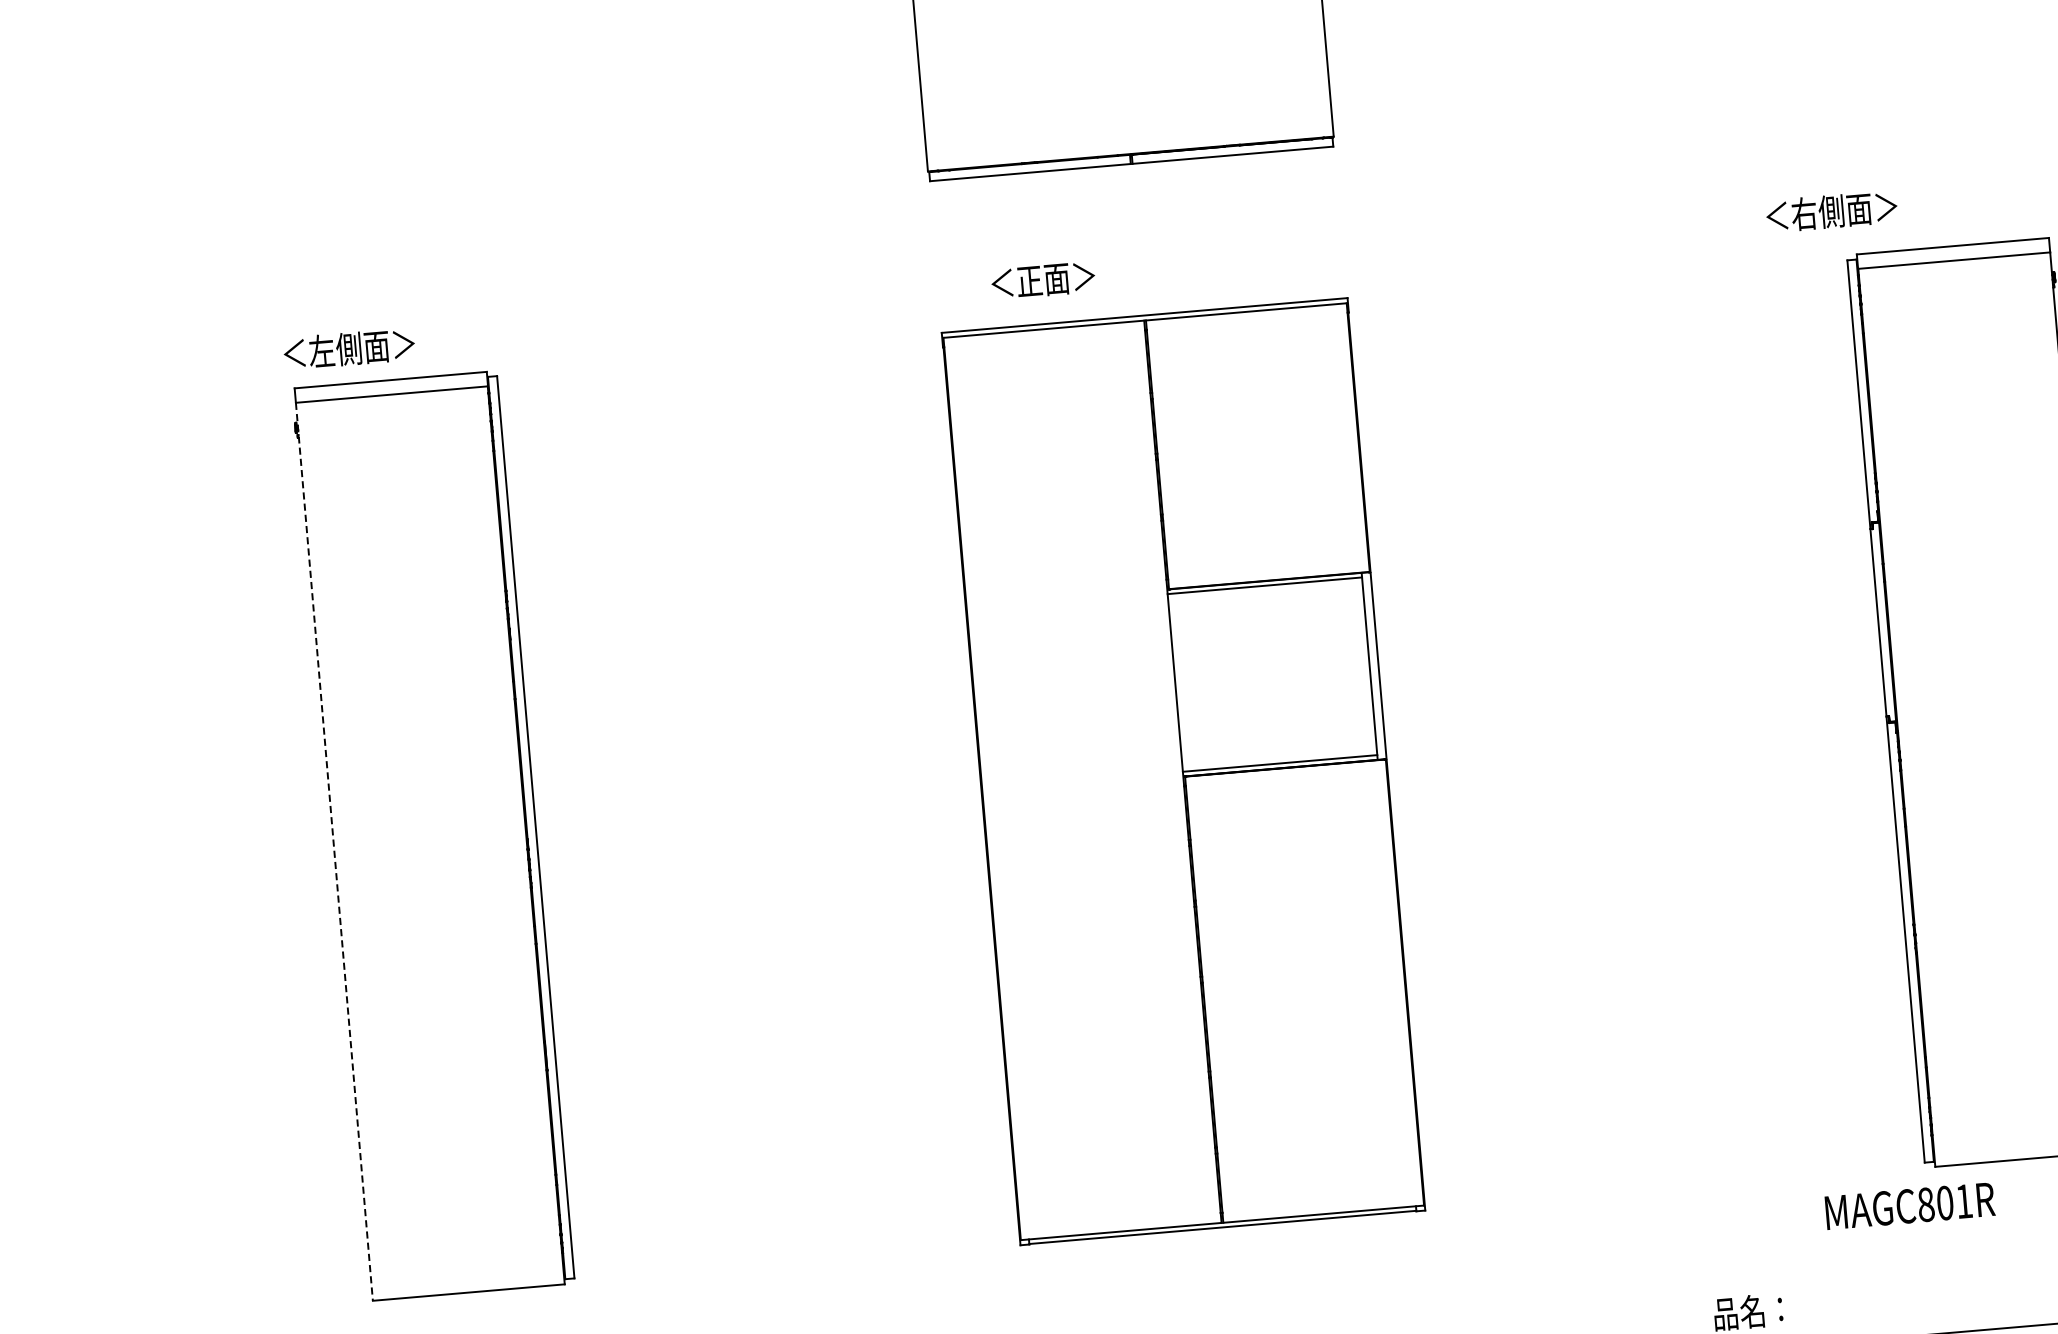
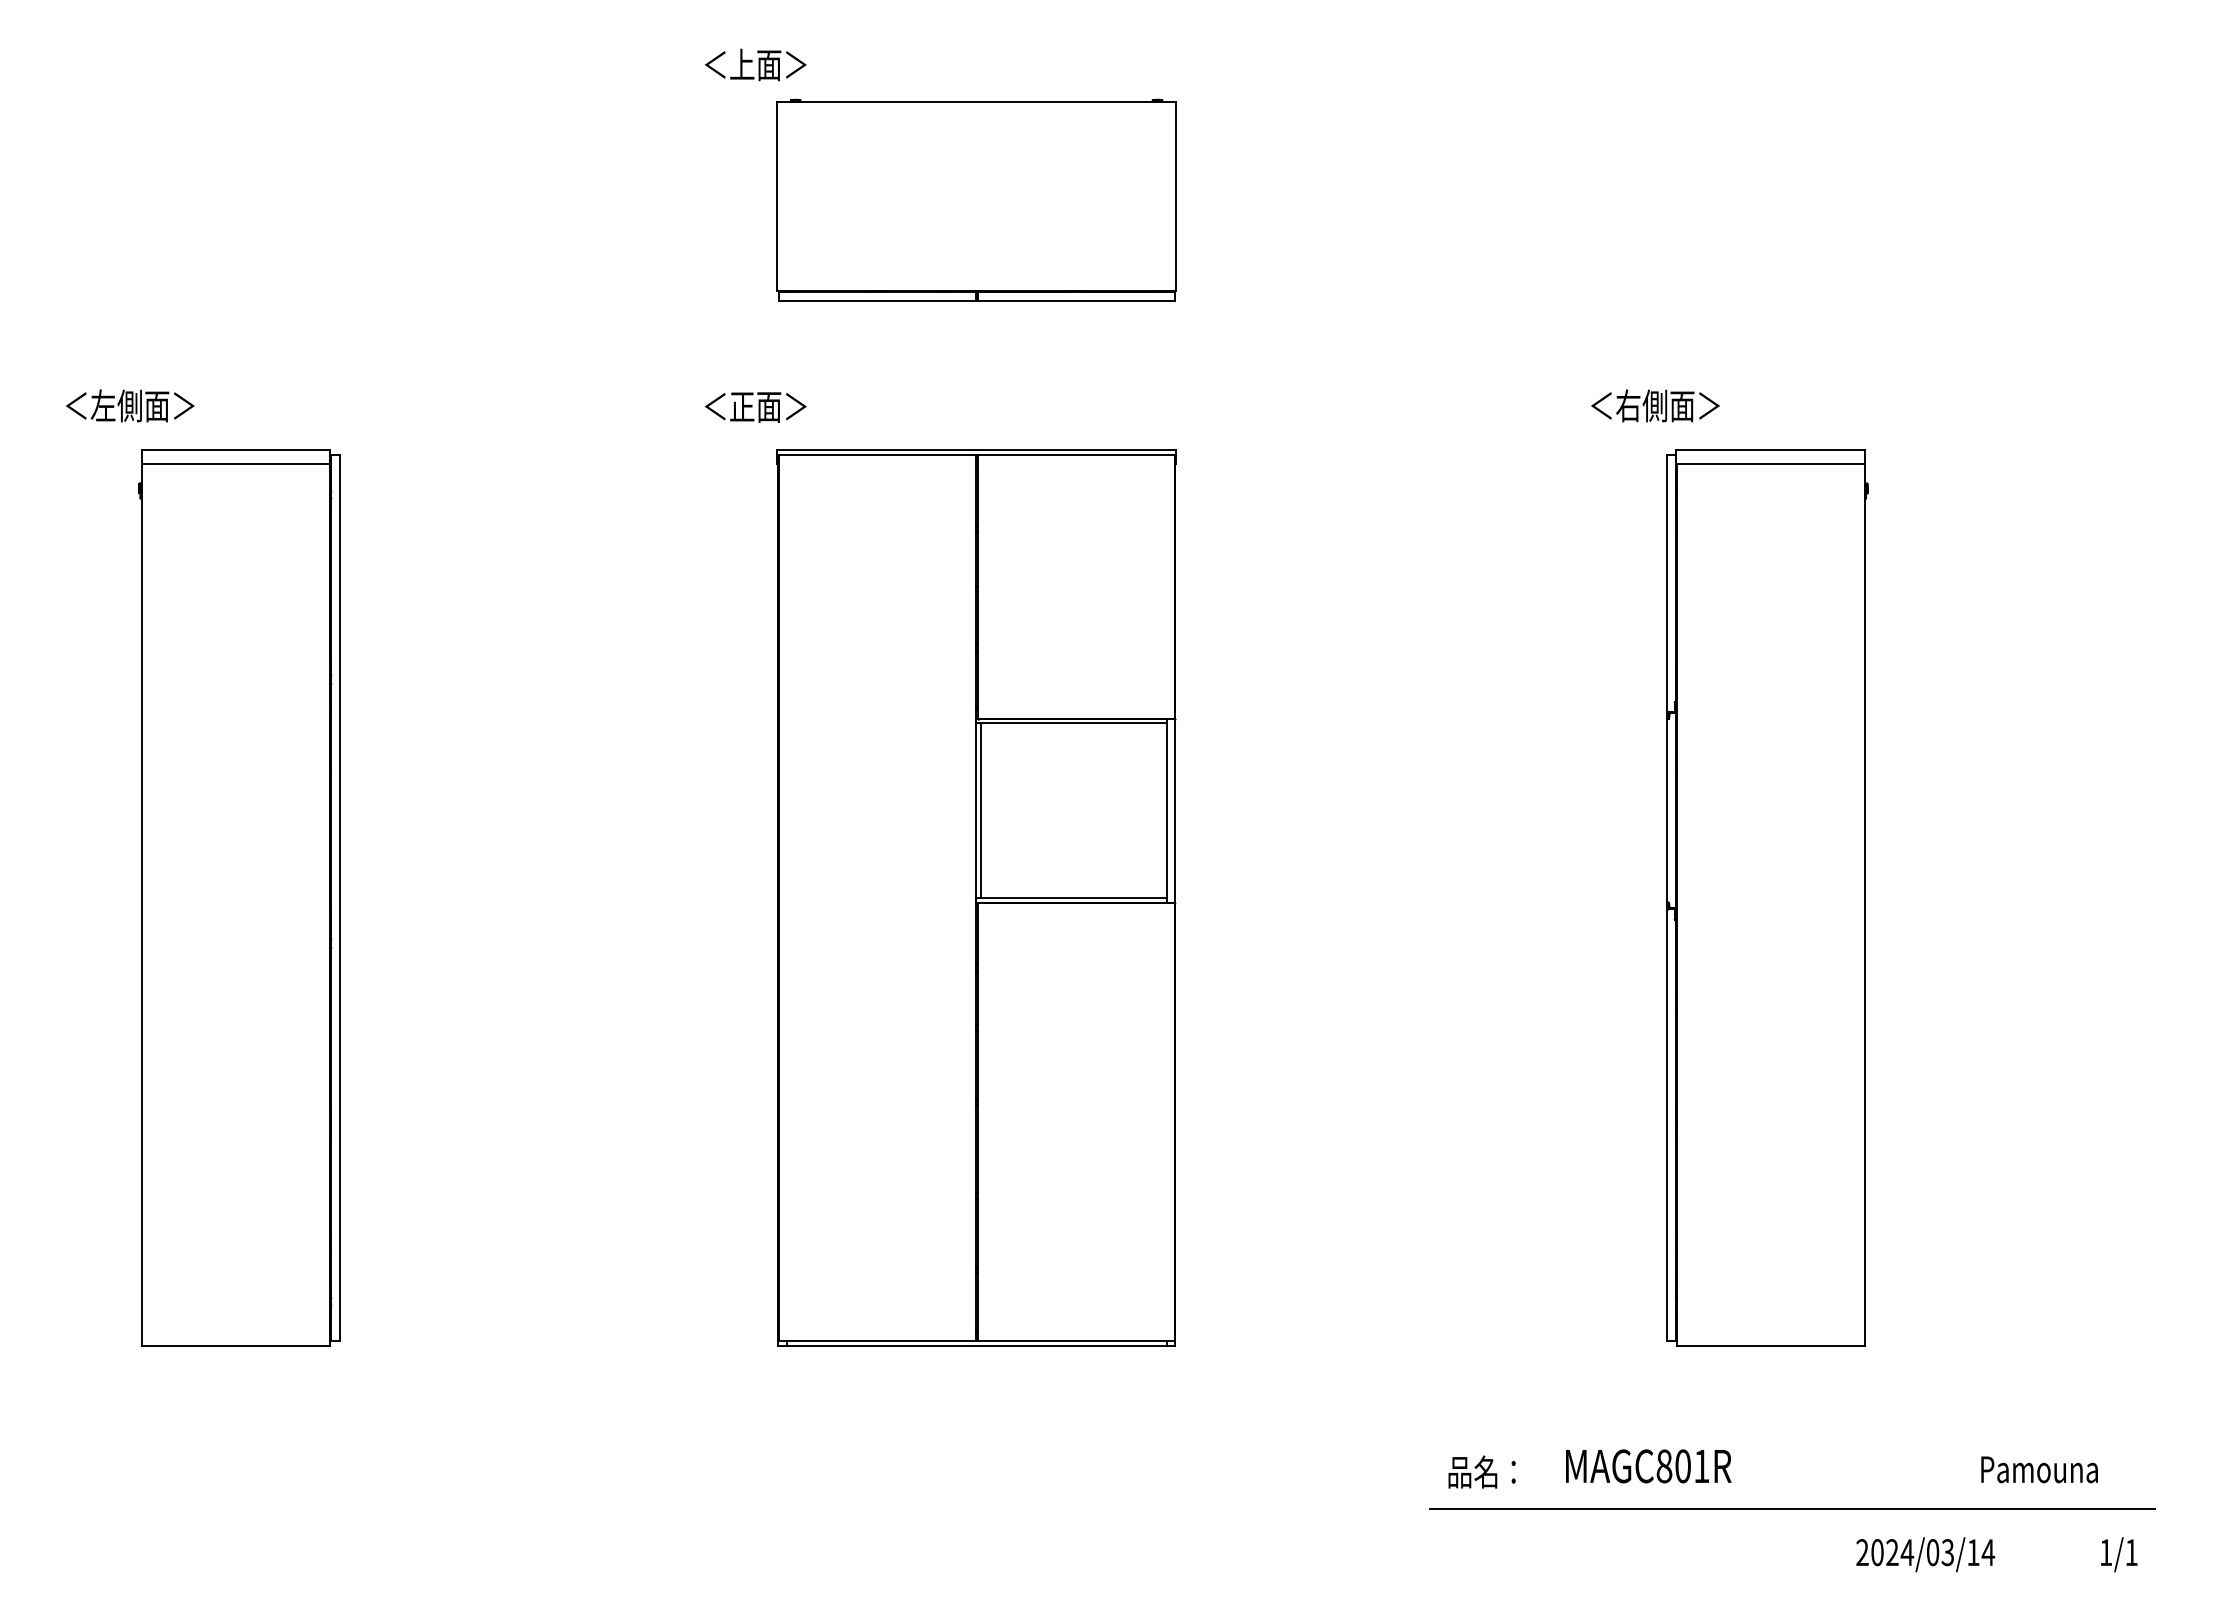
text: (1043, 280) -> (755, 407), moved
text: (349, 348) -> (130, 405), moved
line: (1181, 682) -> (981, 810), added
line: (334, 852) -> (141, 905), dashed -> solid
text: (1909, 1206) -> (1648, 1466), moved

